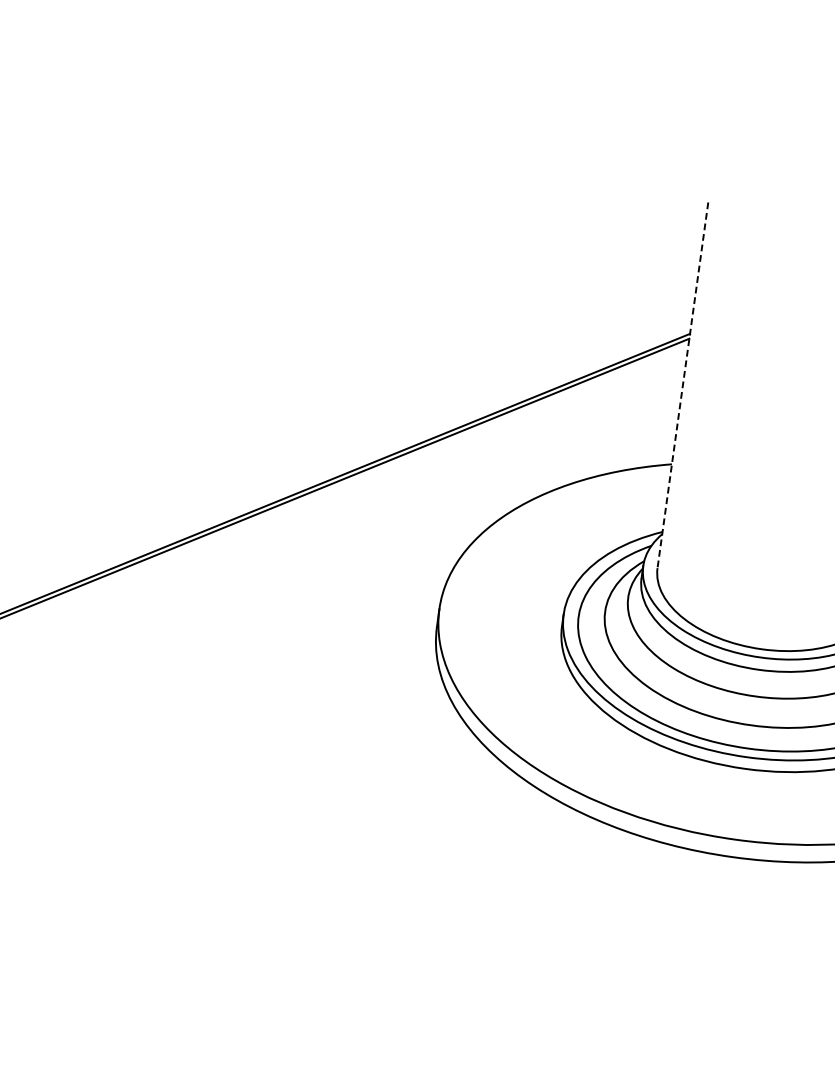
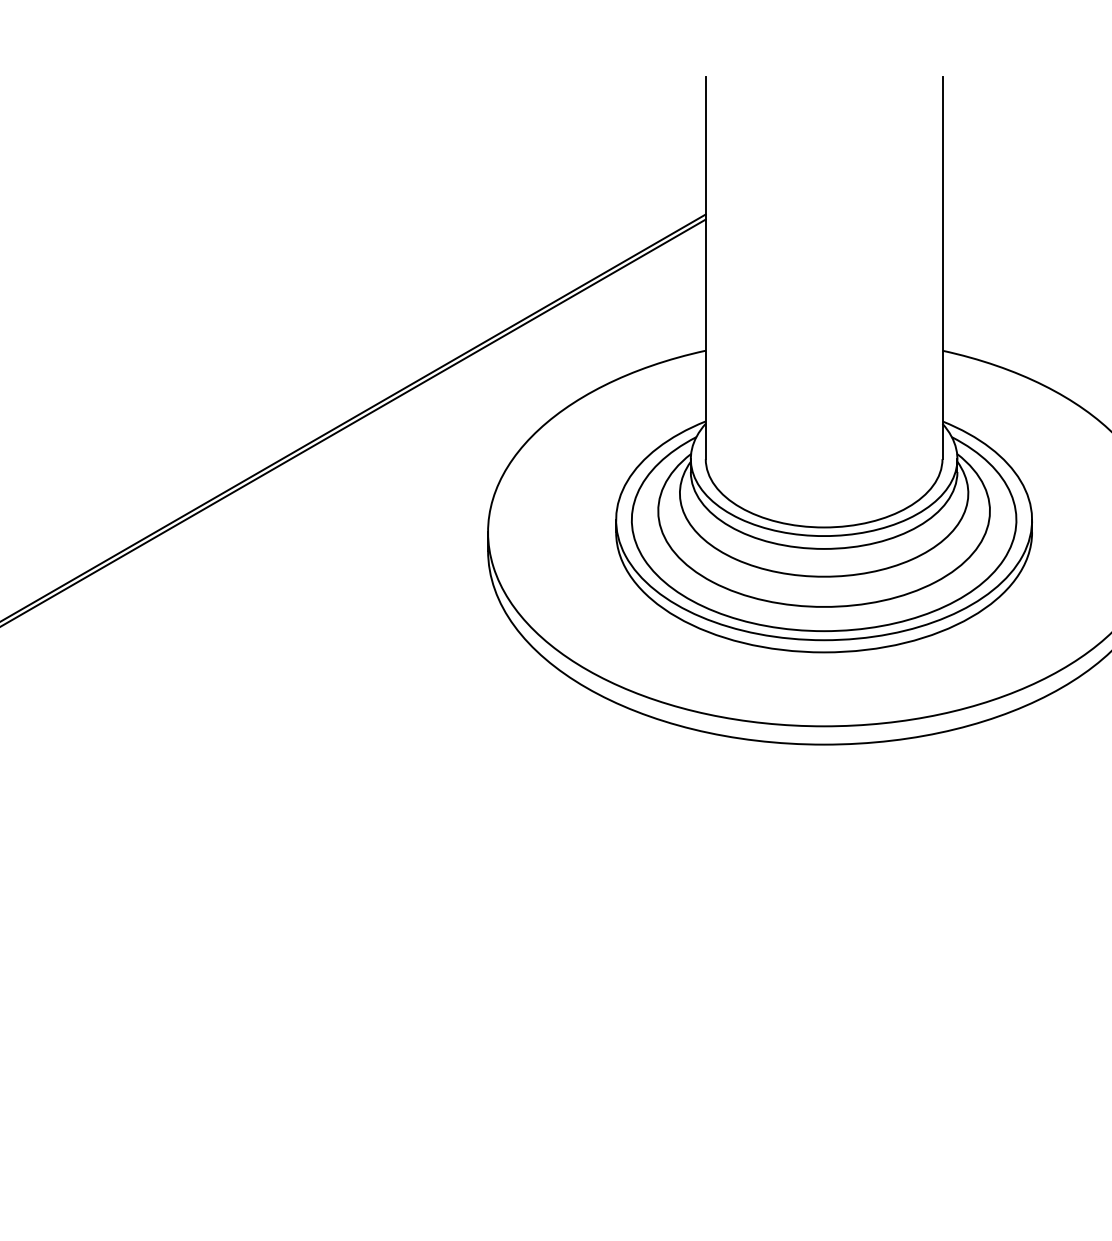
line: (682, 385) -> (705, 268), dashed -> solid

